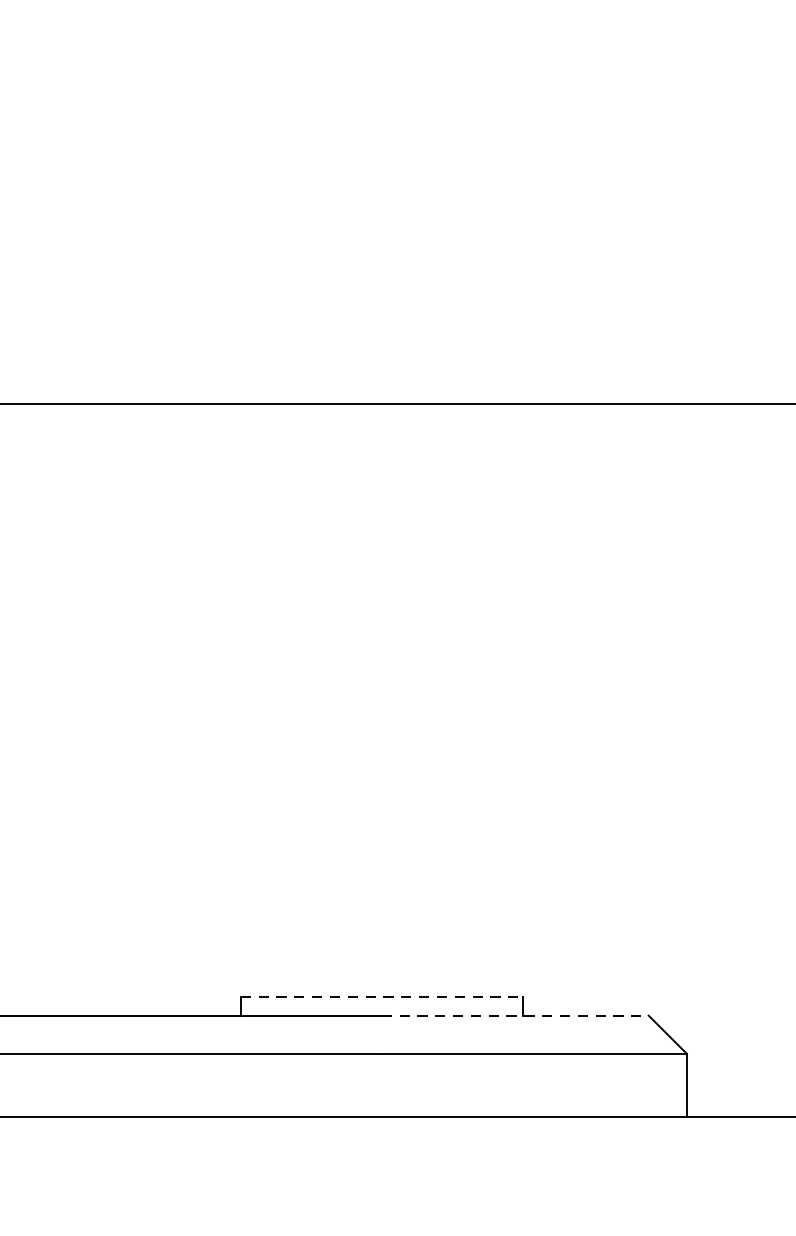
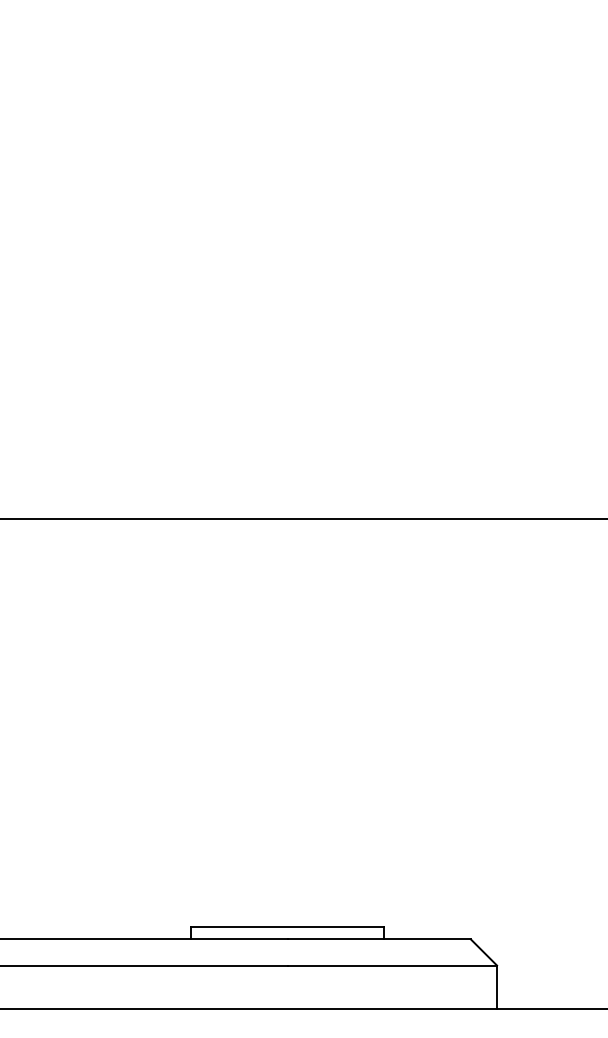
line: (381, 996) -> (287, 926), dashed -> solid
line: (515, 1015) -> (379, 939), dashed -> solid

